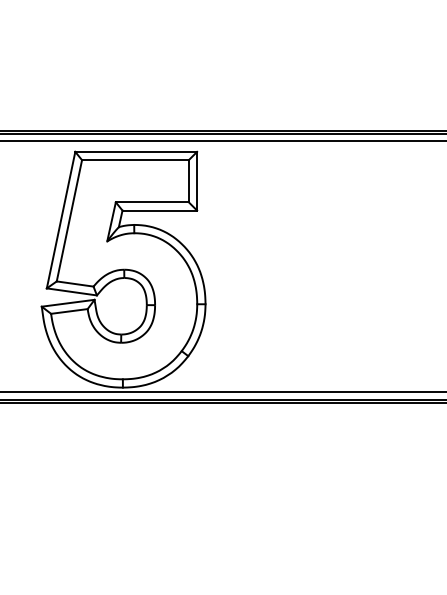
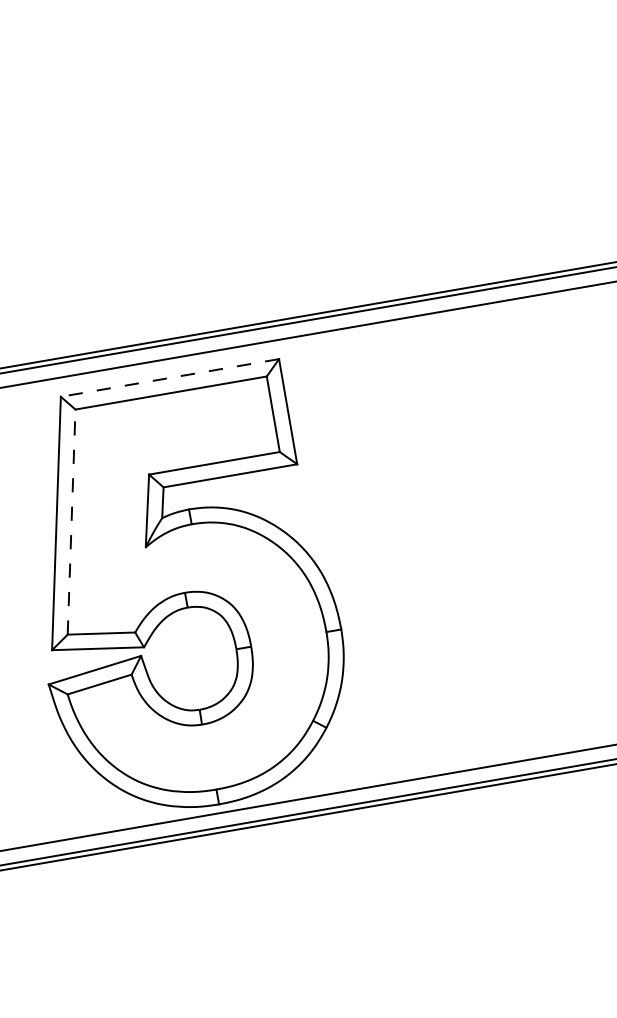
line: (136, 151) -> (170, 377), solid -> dashed
line: (69, 220) -> (71, 521), solid -> dashed

